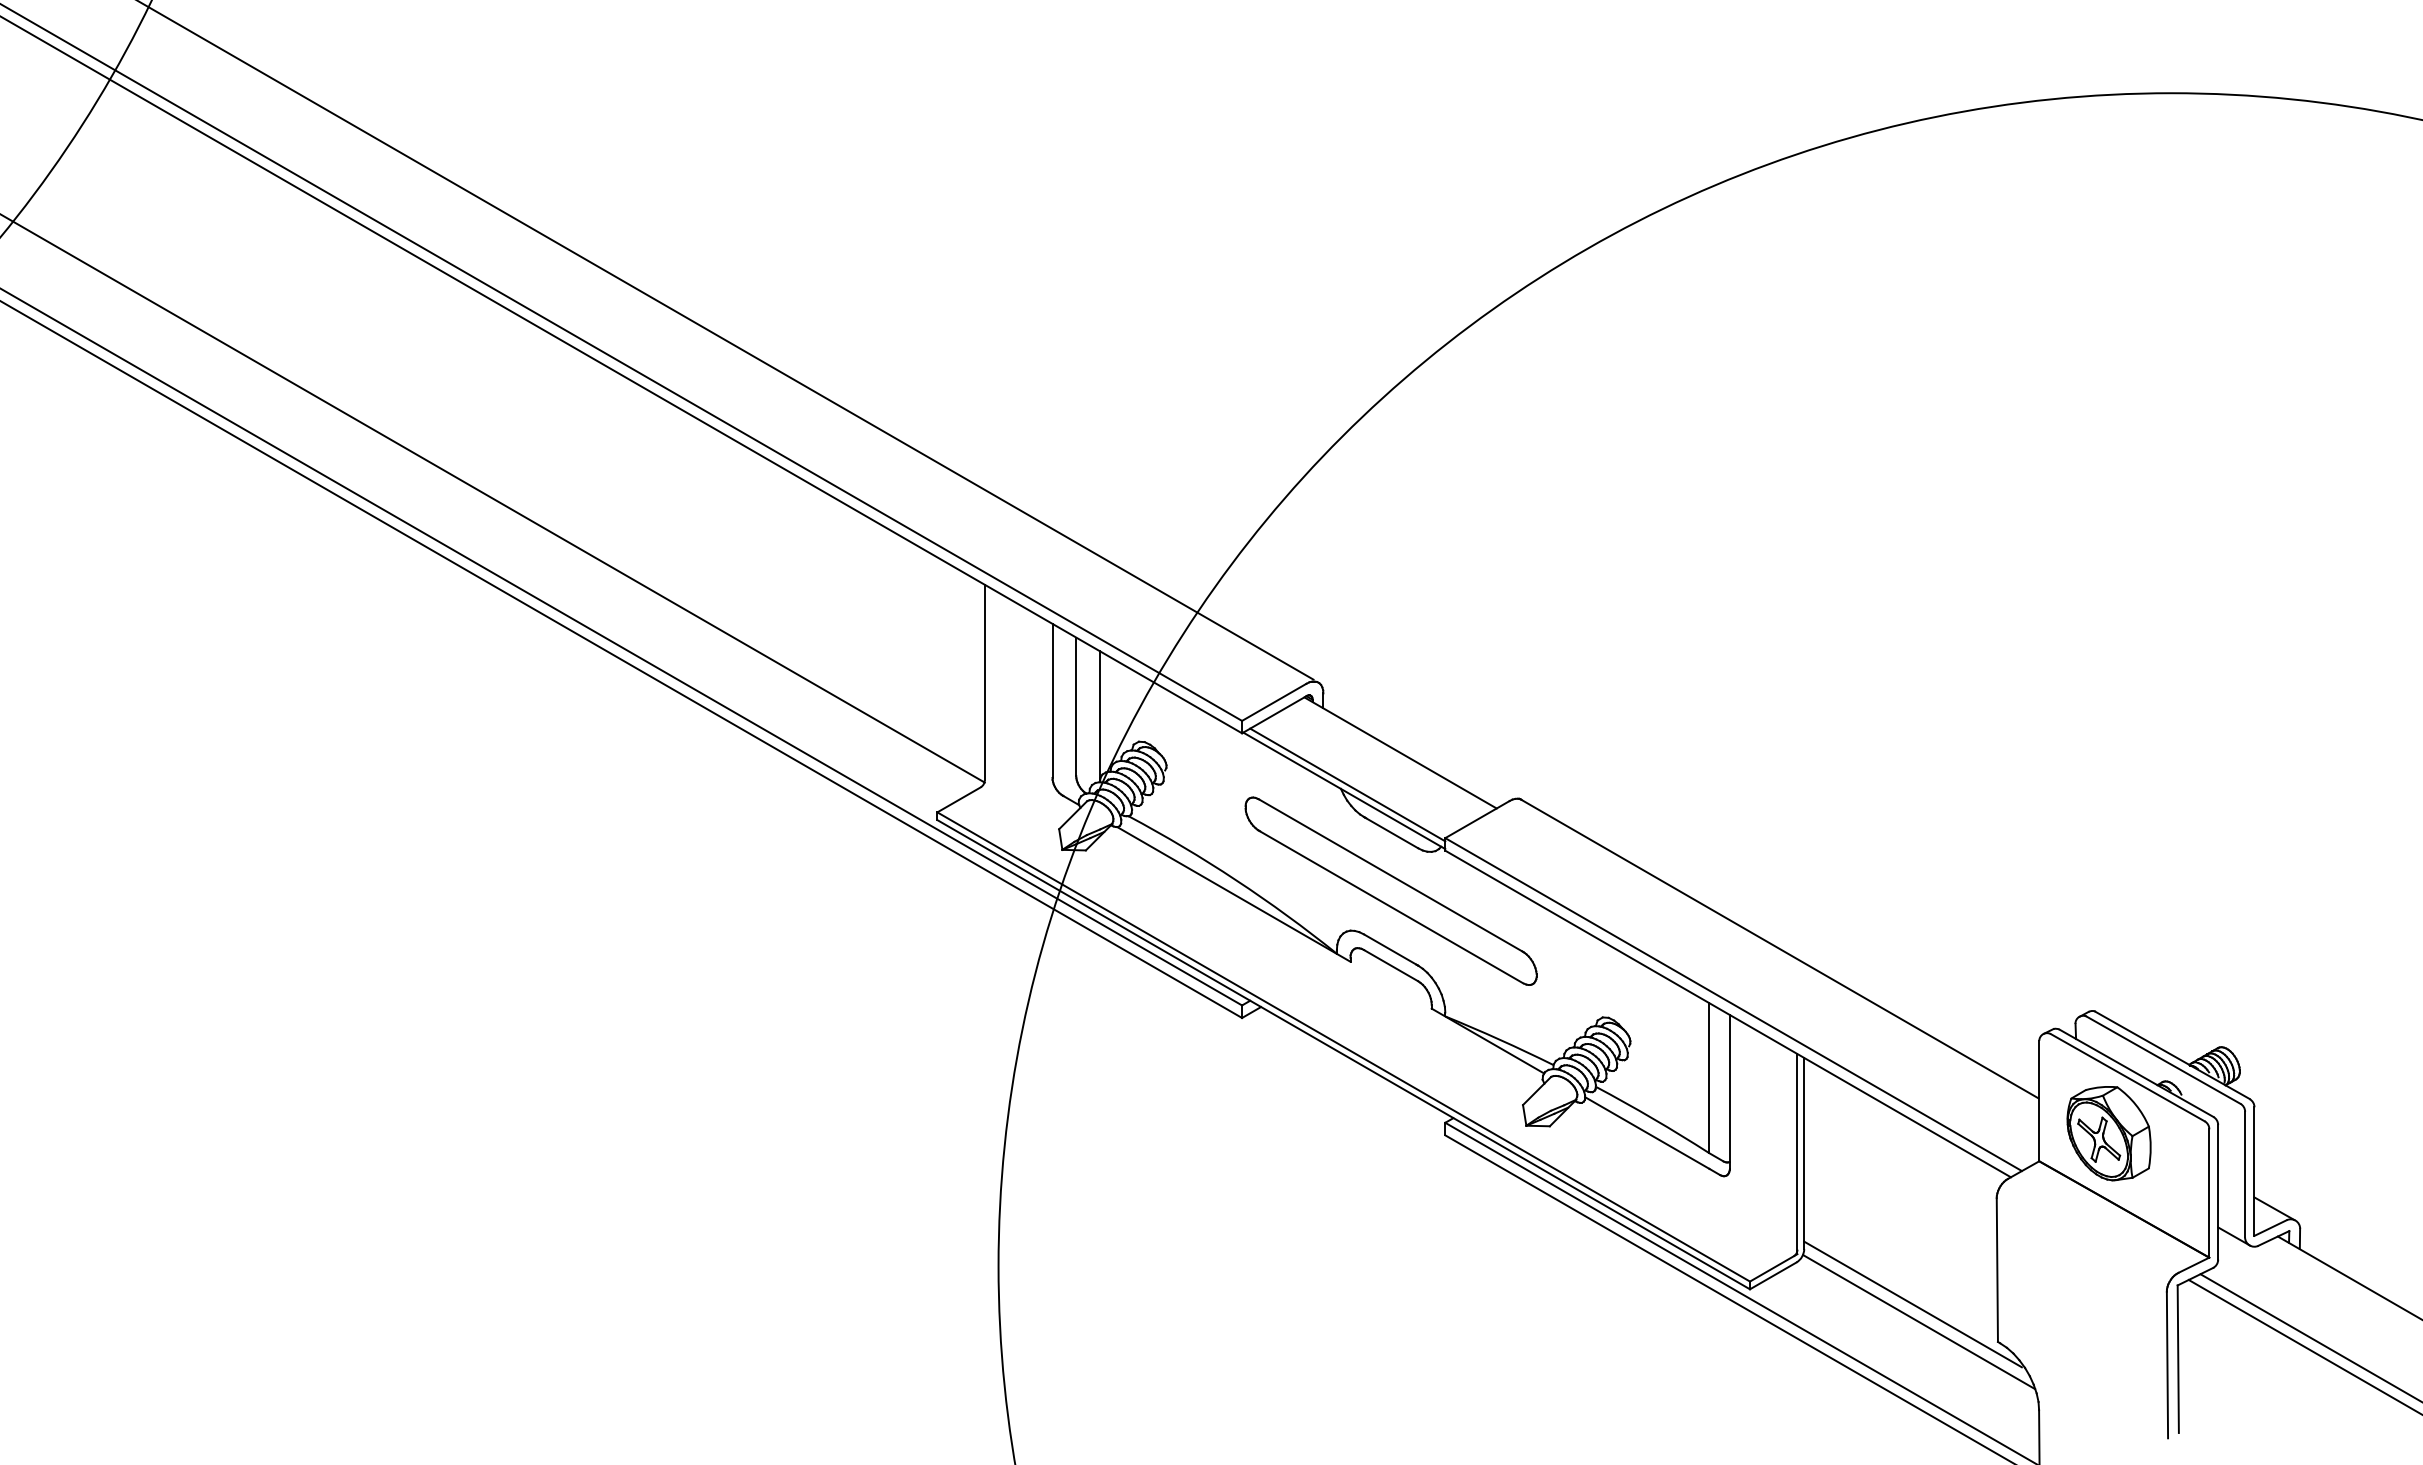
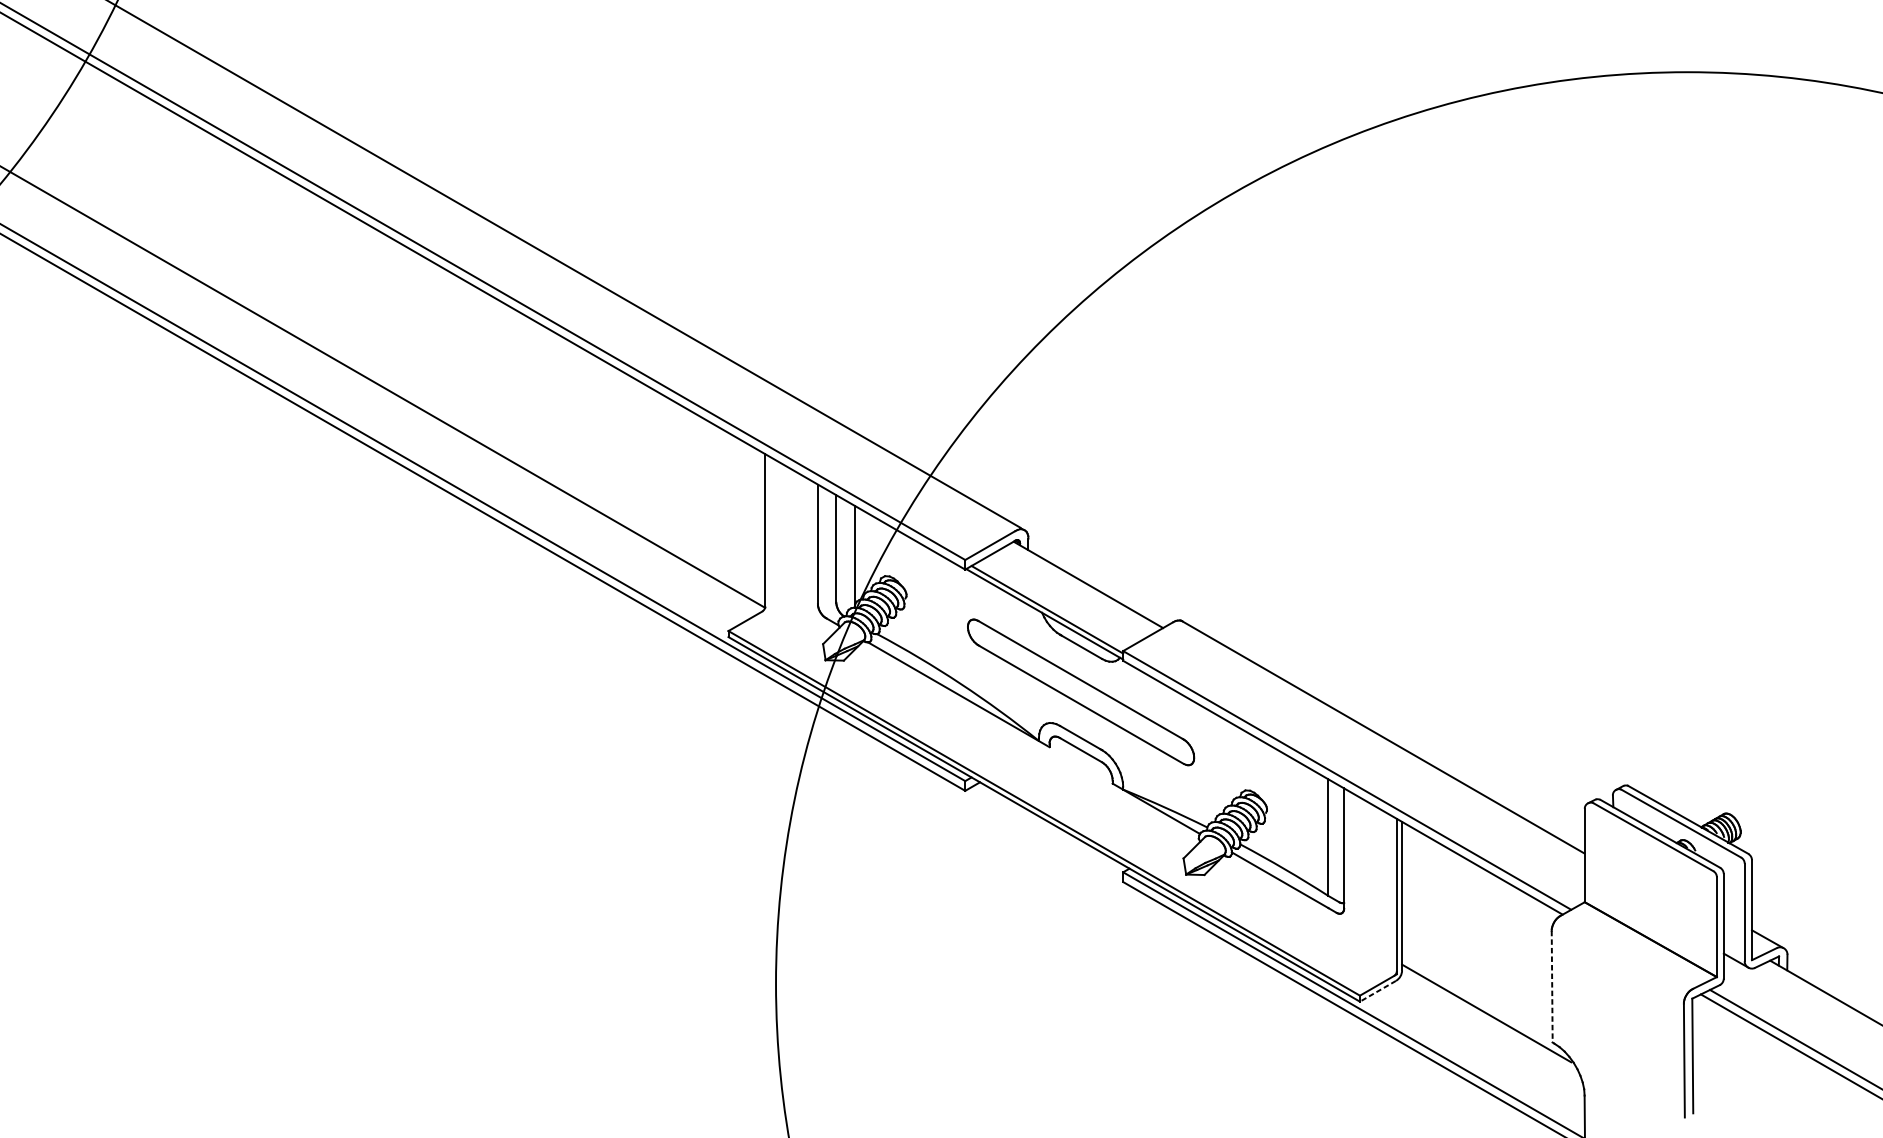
part: (2108, 1133) -> (1638, 880), removed
line: (1997, 1270) -> (1552, 987), solid -> dashed
line: (1773, 1275) -> (1378, 990), solid -> dashed
line: (1919, 1321) -> (1491, 1026), removed

